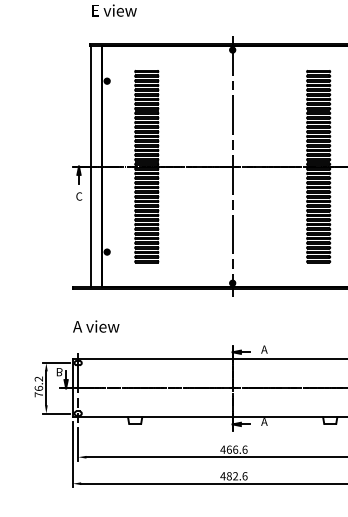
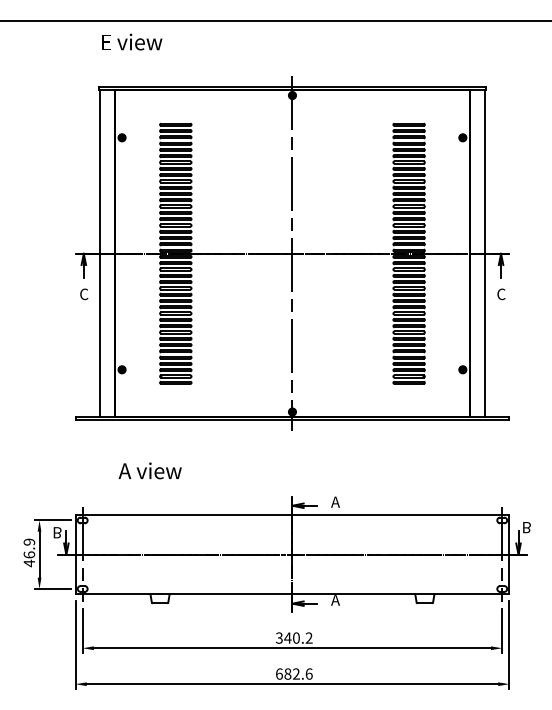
text: (95, 326) -> (149, 470), moved
text: (38, 386) -> (29, 552), 76.2 -> 46.9
text: (233, 449) -> (293, 637), 466.6 -> 340.2
text: (223, 475) -> (279, 673), 482.6 -> 682.6

